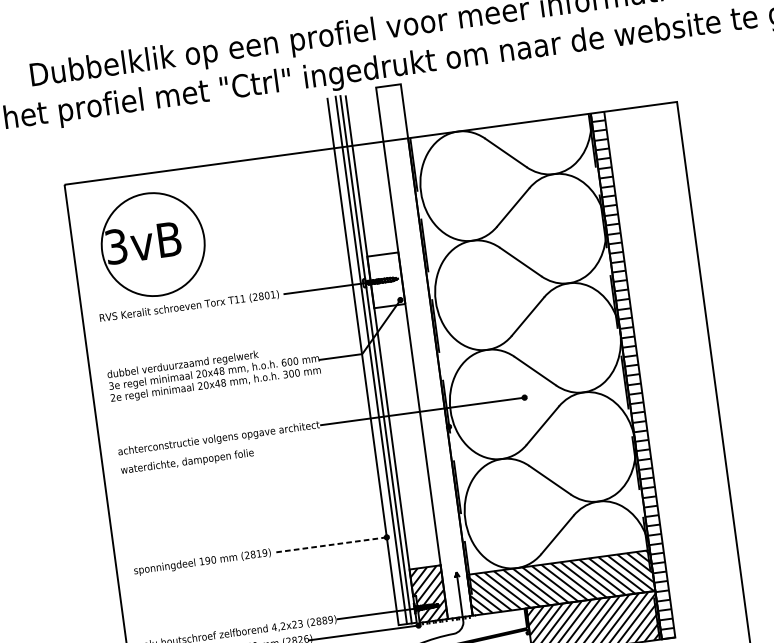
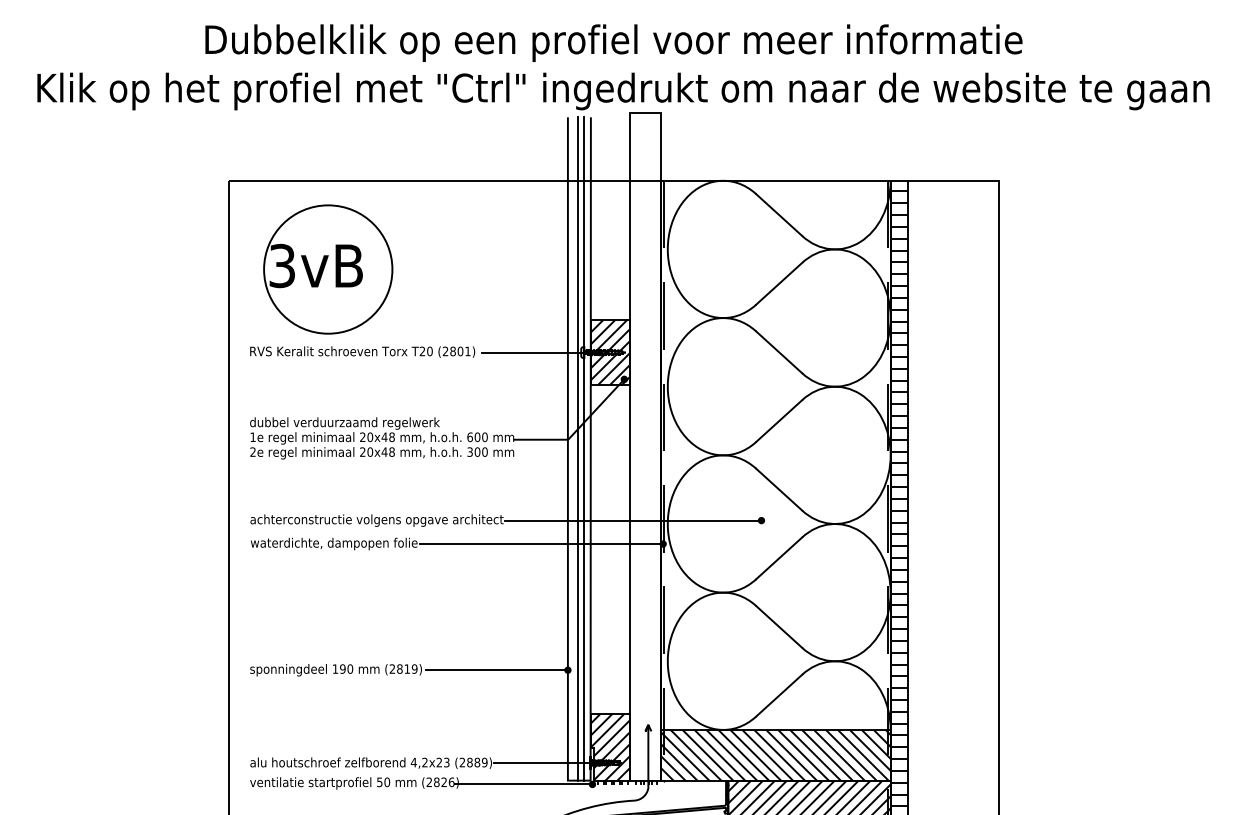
hatch: (385, 280) -> (609, 352), added
text: (239, 299) -> (425, 351), T11 -> T20
text: (111, 386) -> (252, 437), 3e -> 1e
line: (352, 440) -> (541, 544), added
line: (330, 545) -> (496, 670), dashed -> solid

